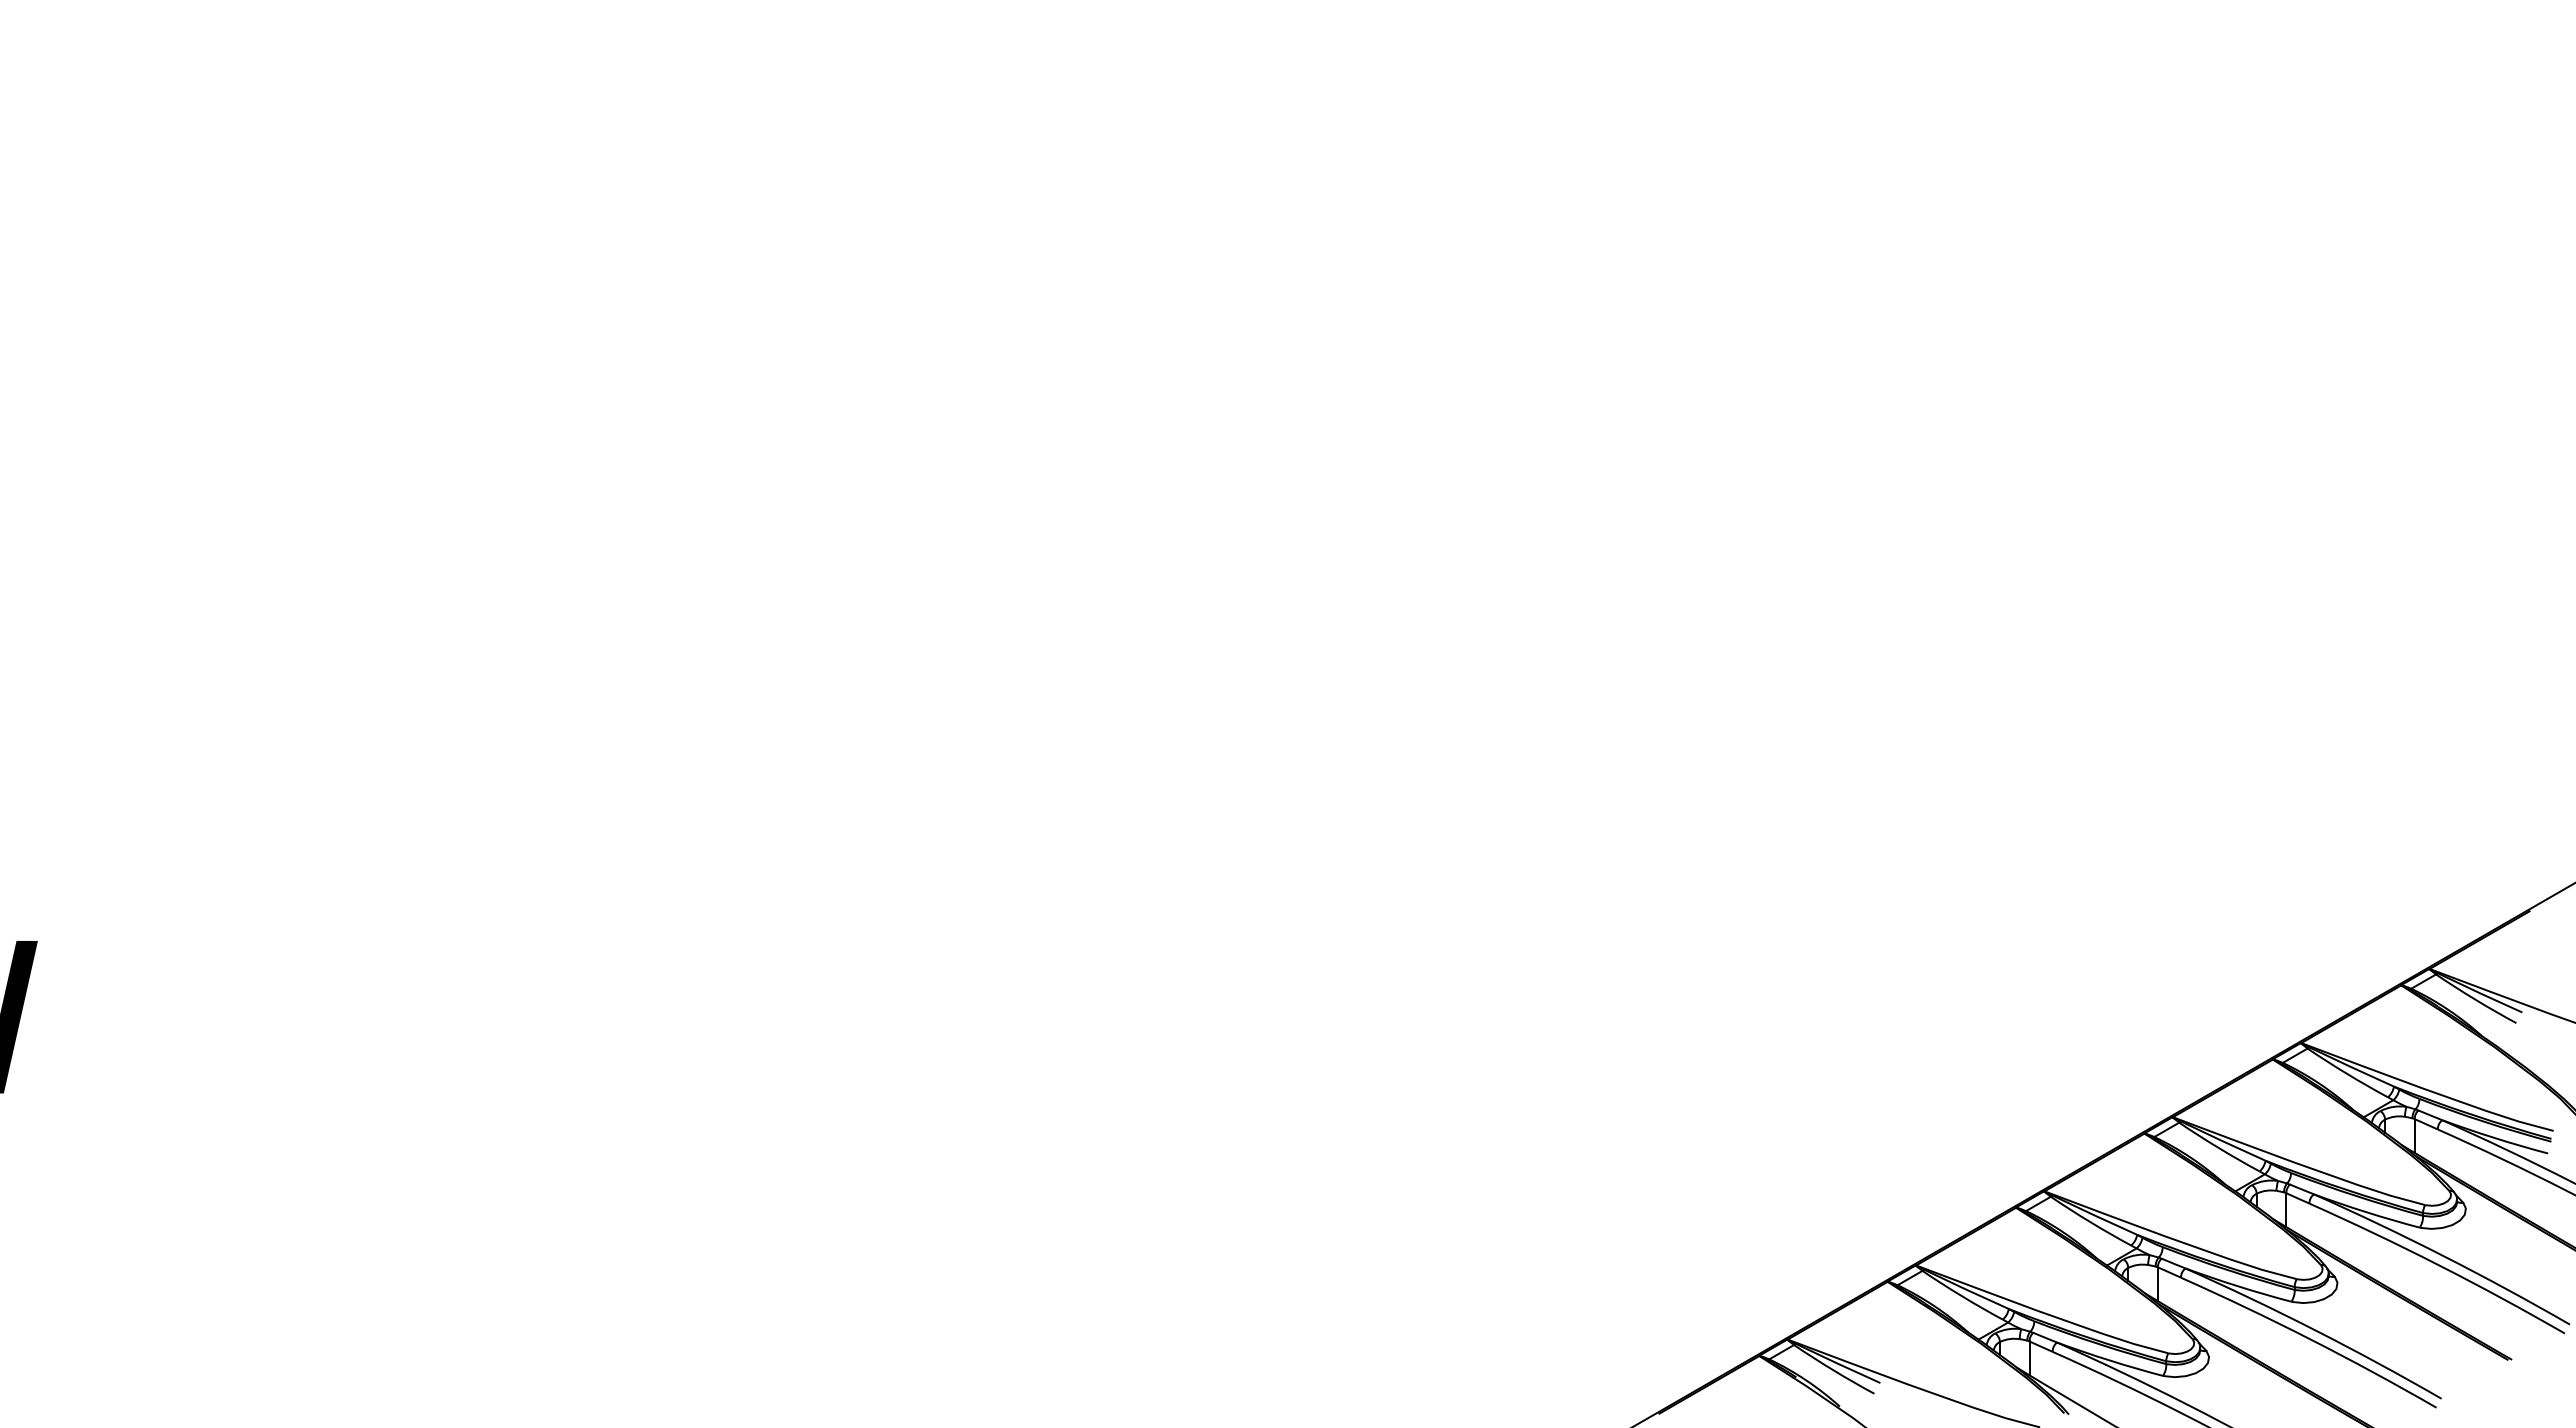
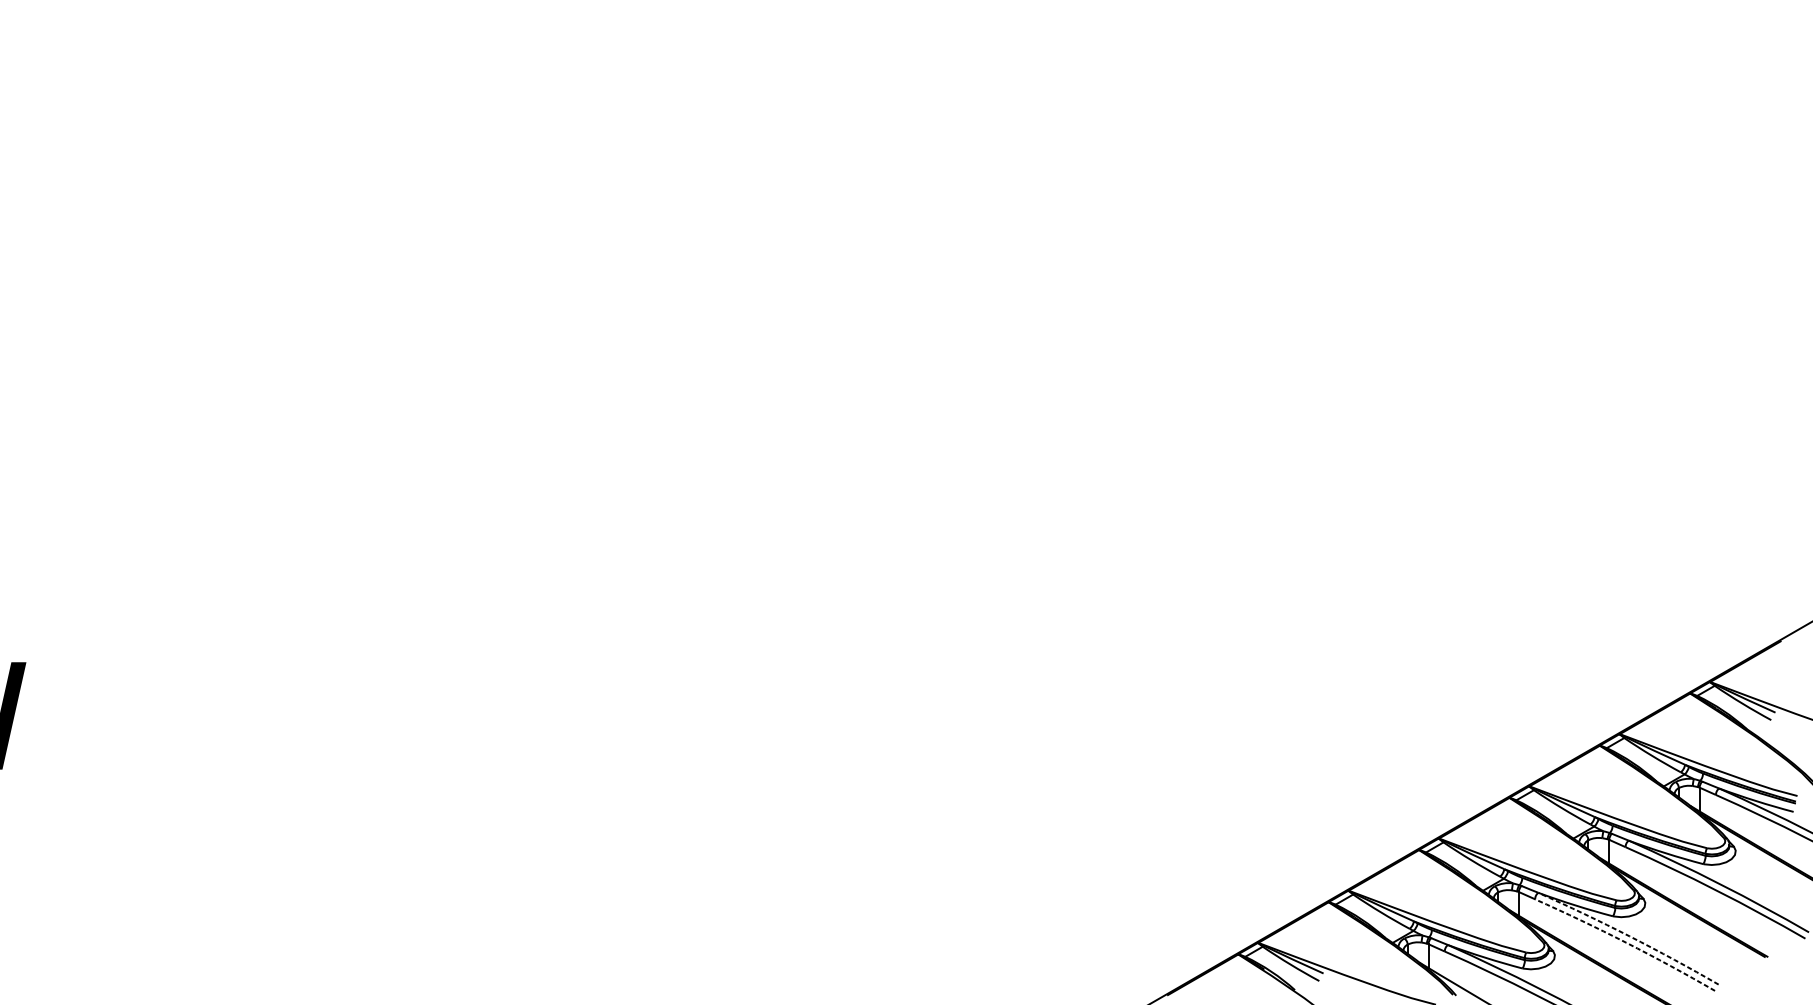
arc: (2315, 1330) -> (1629, 936), solid -> dashed
arc: (2310, 1339) -> (1626, 942), solid -> dashed

